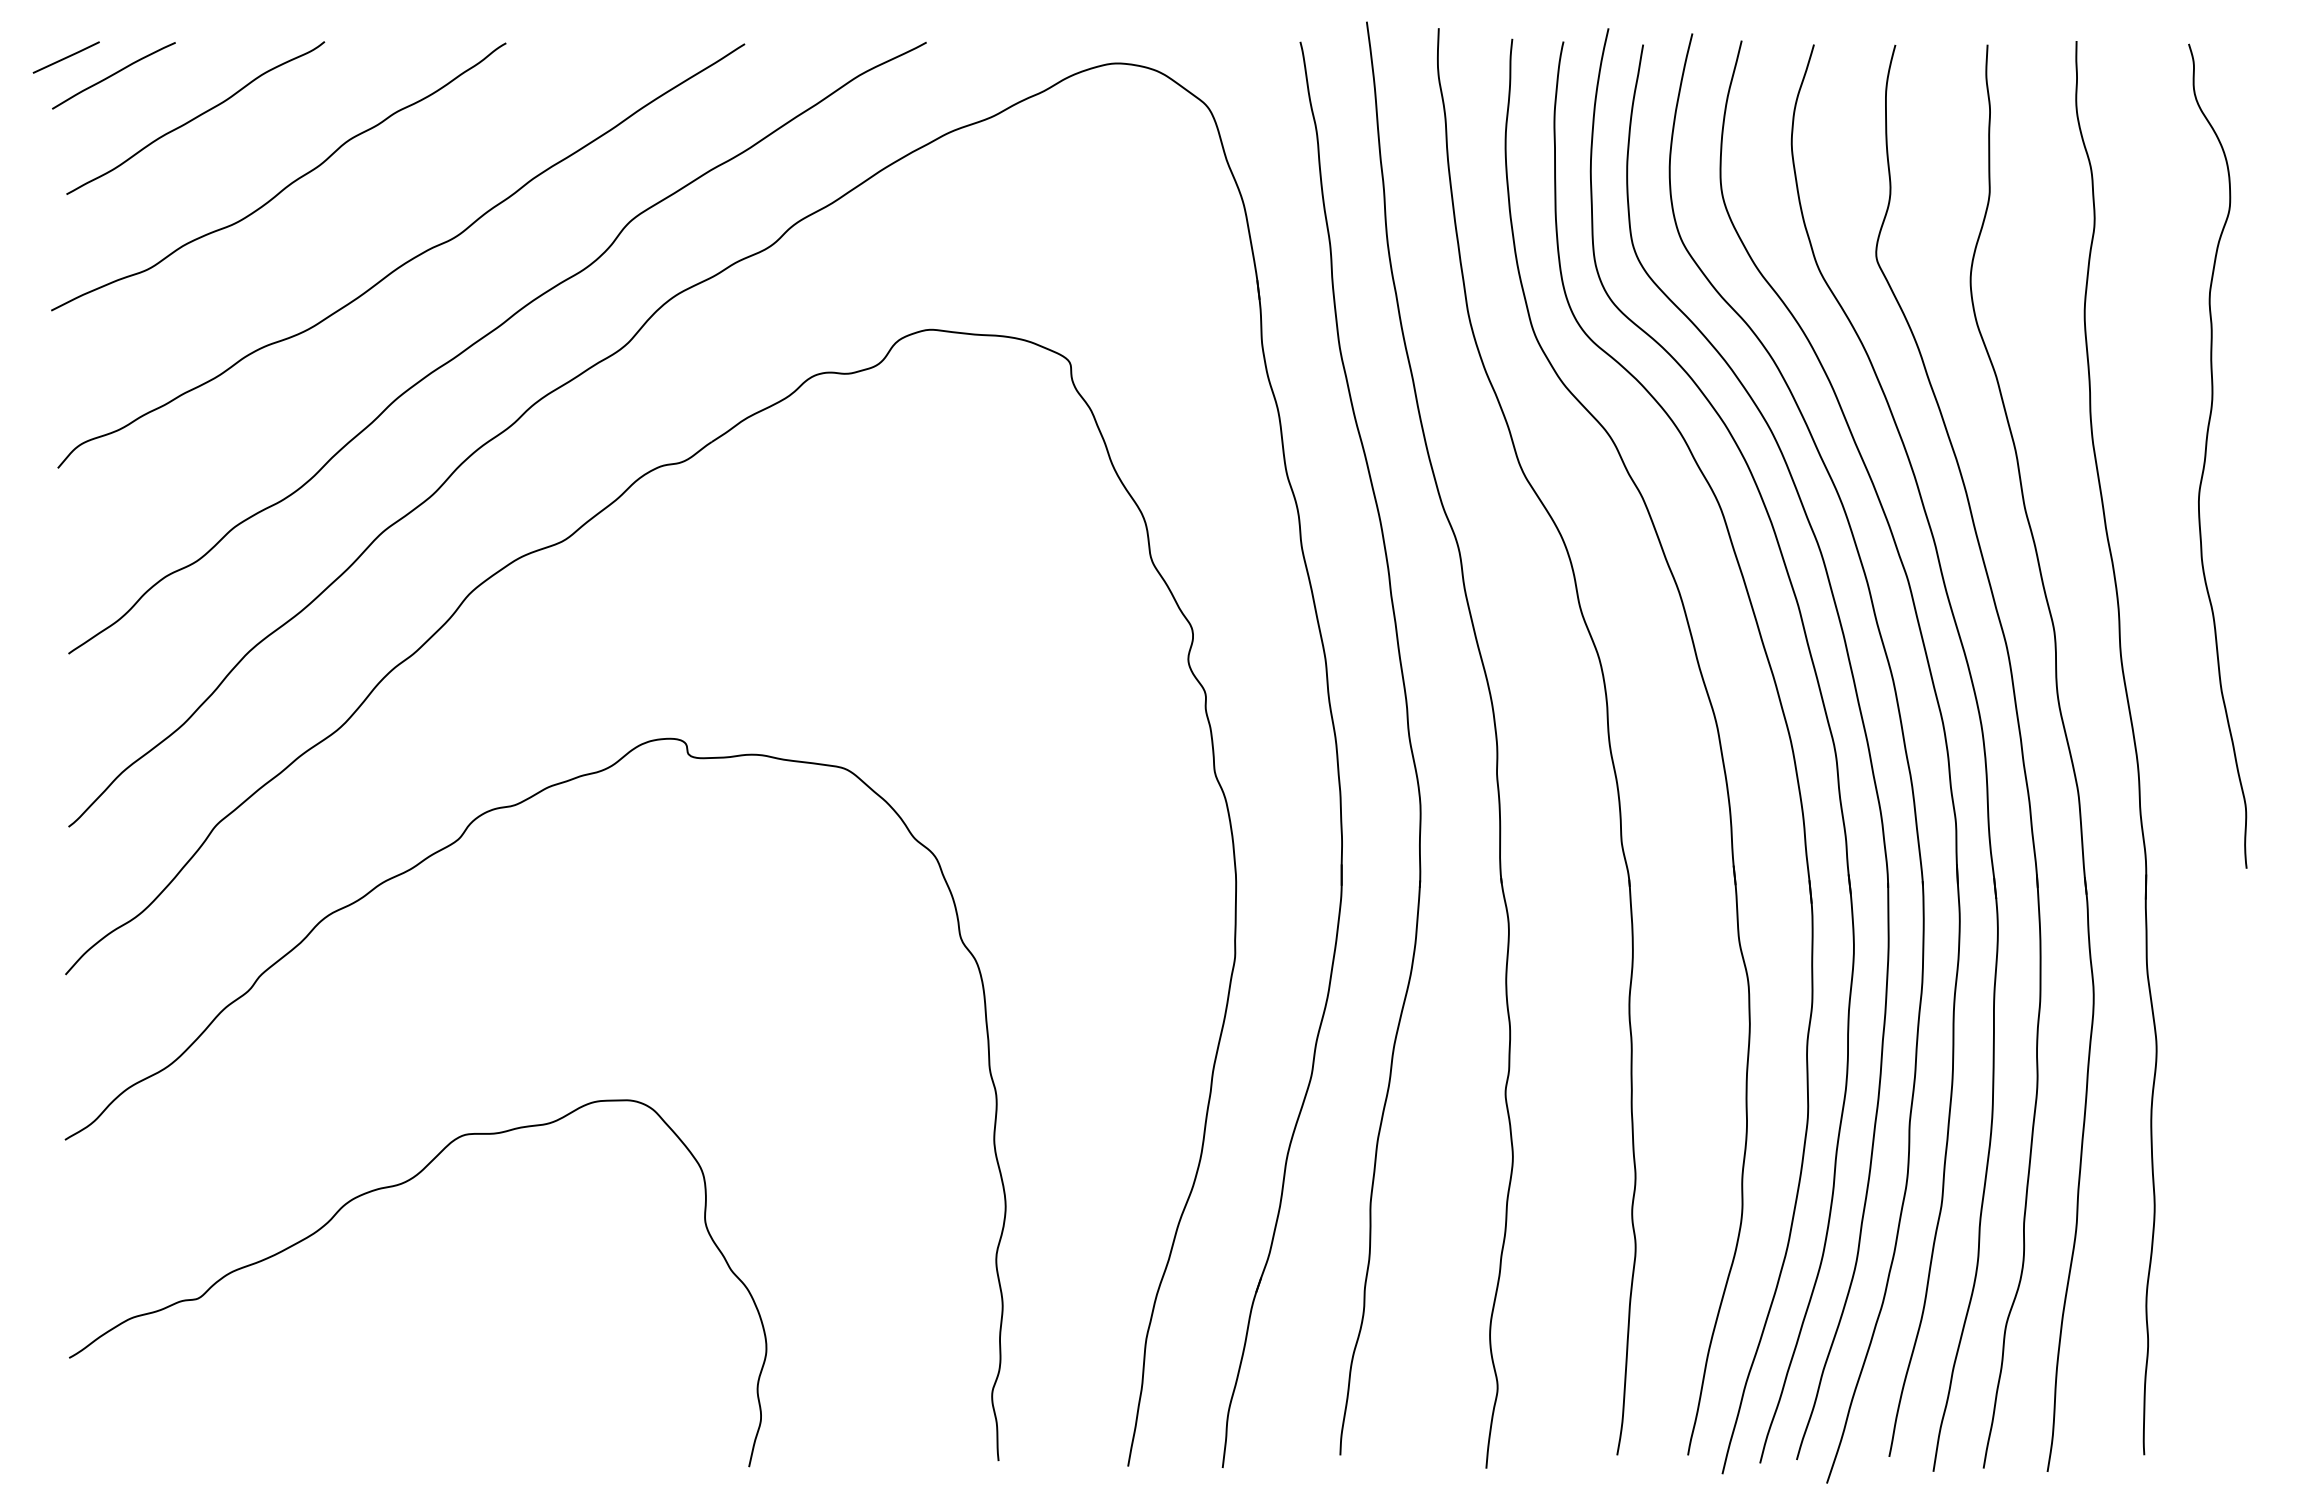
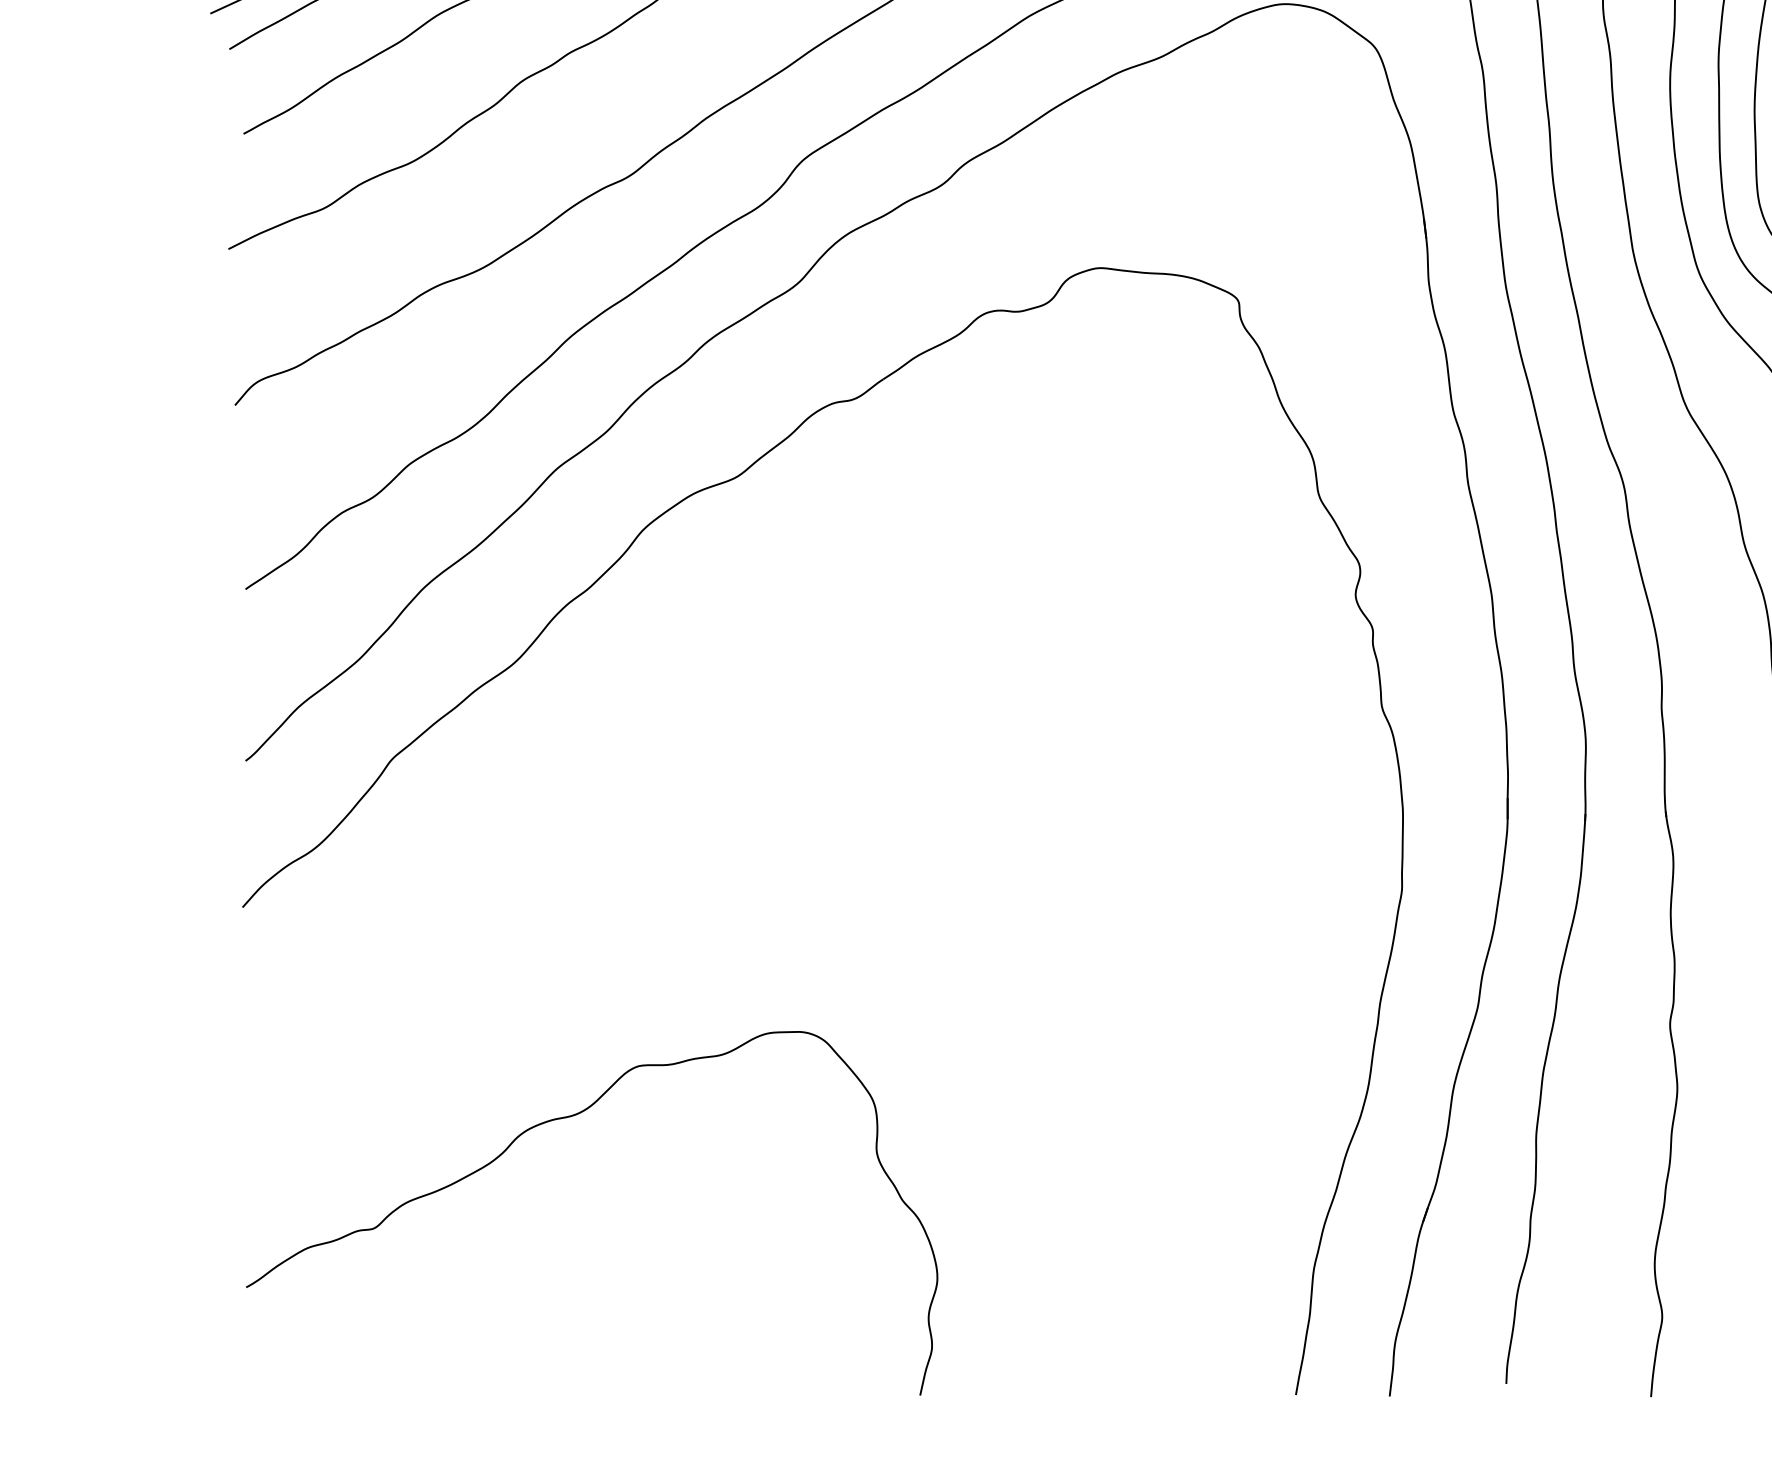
curve: (412, 869) -> (586, 803), removed

